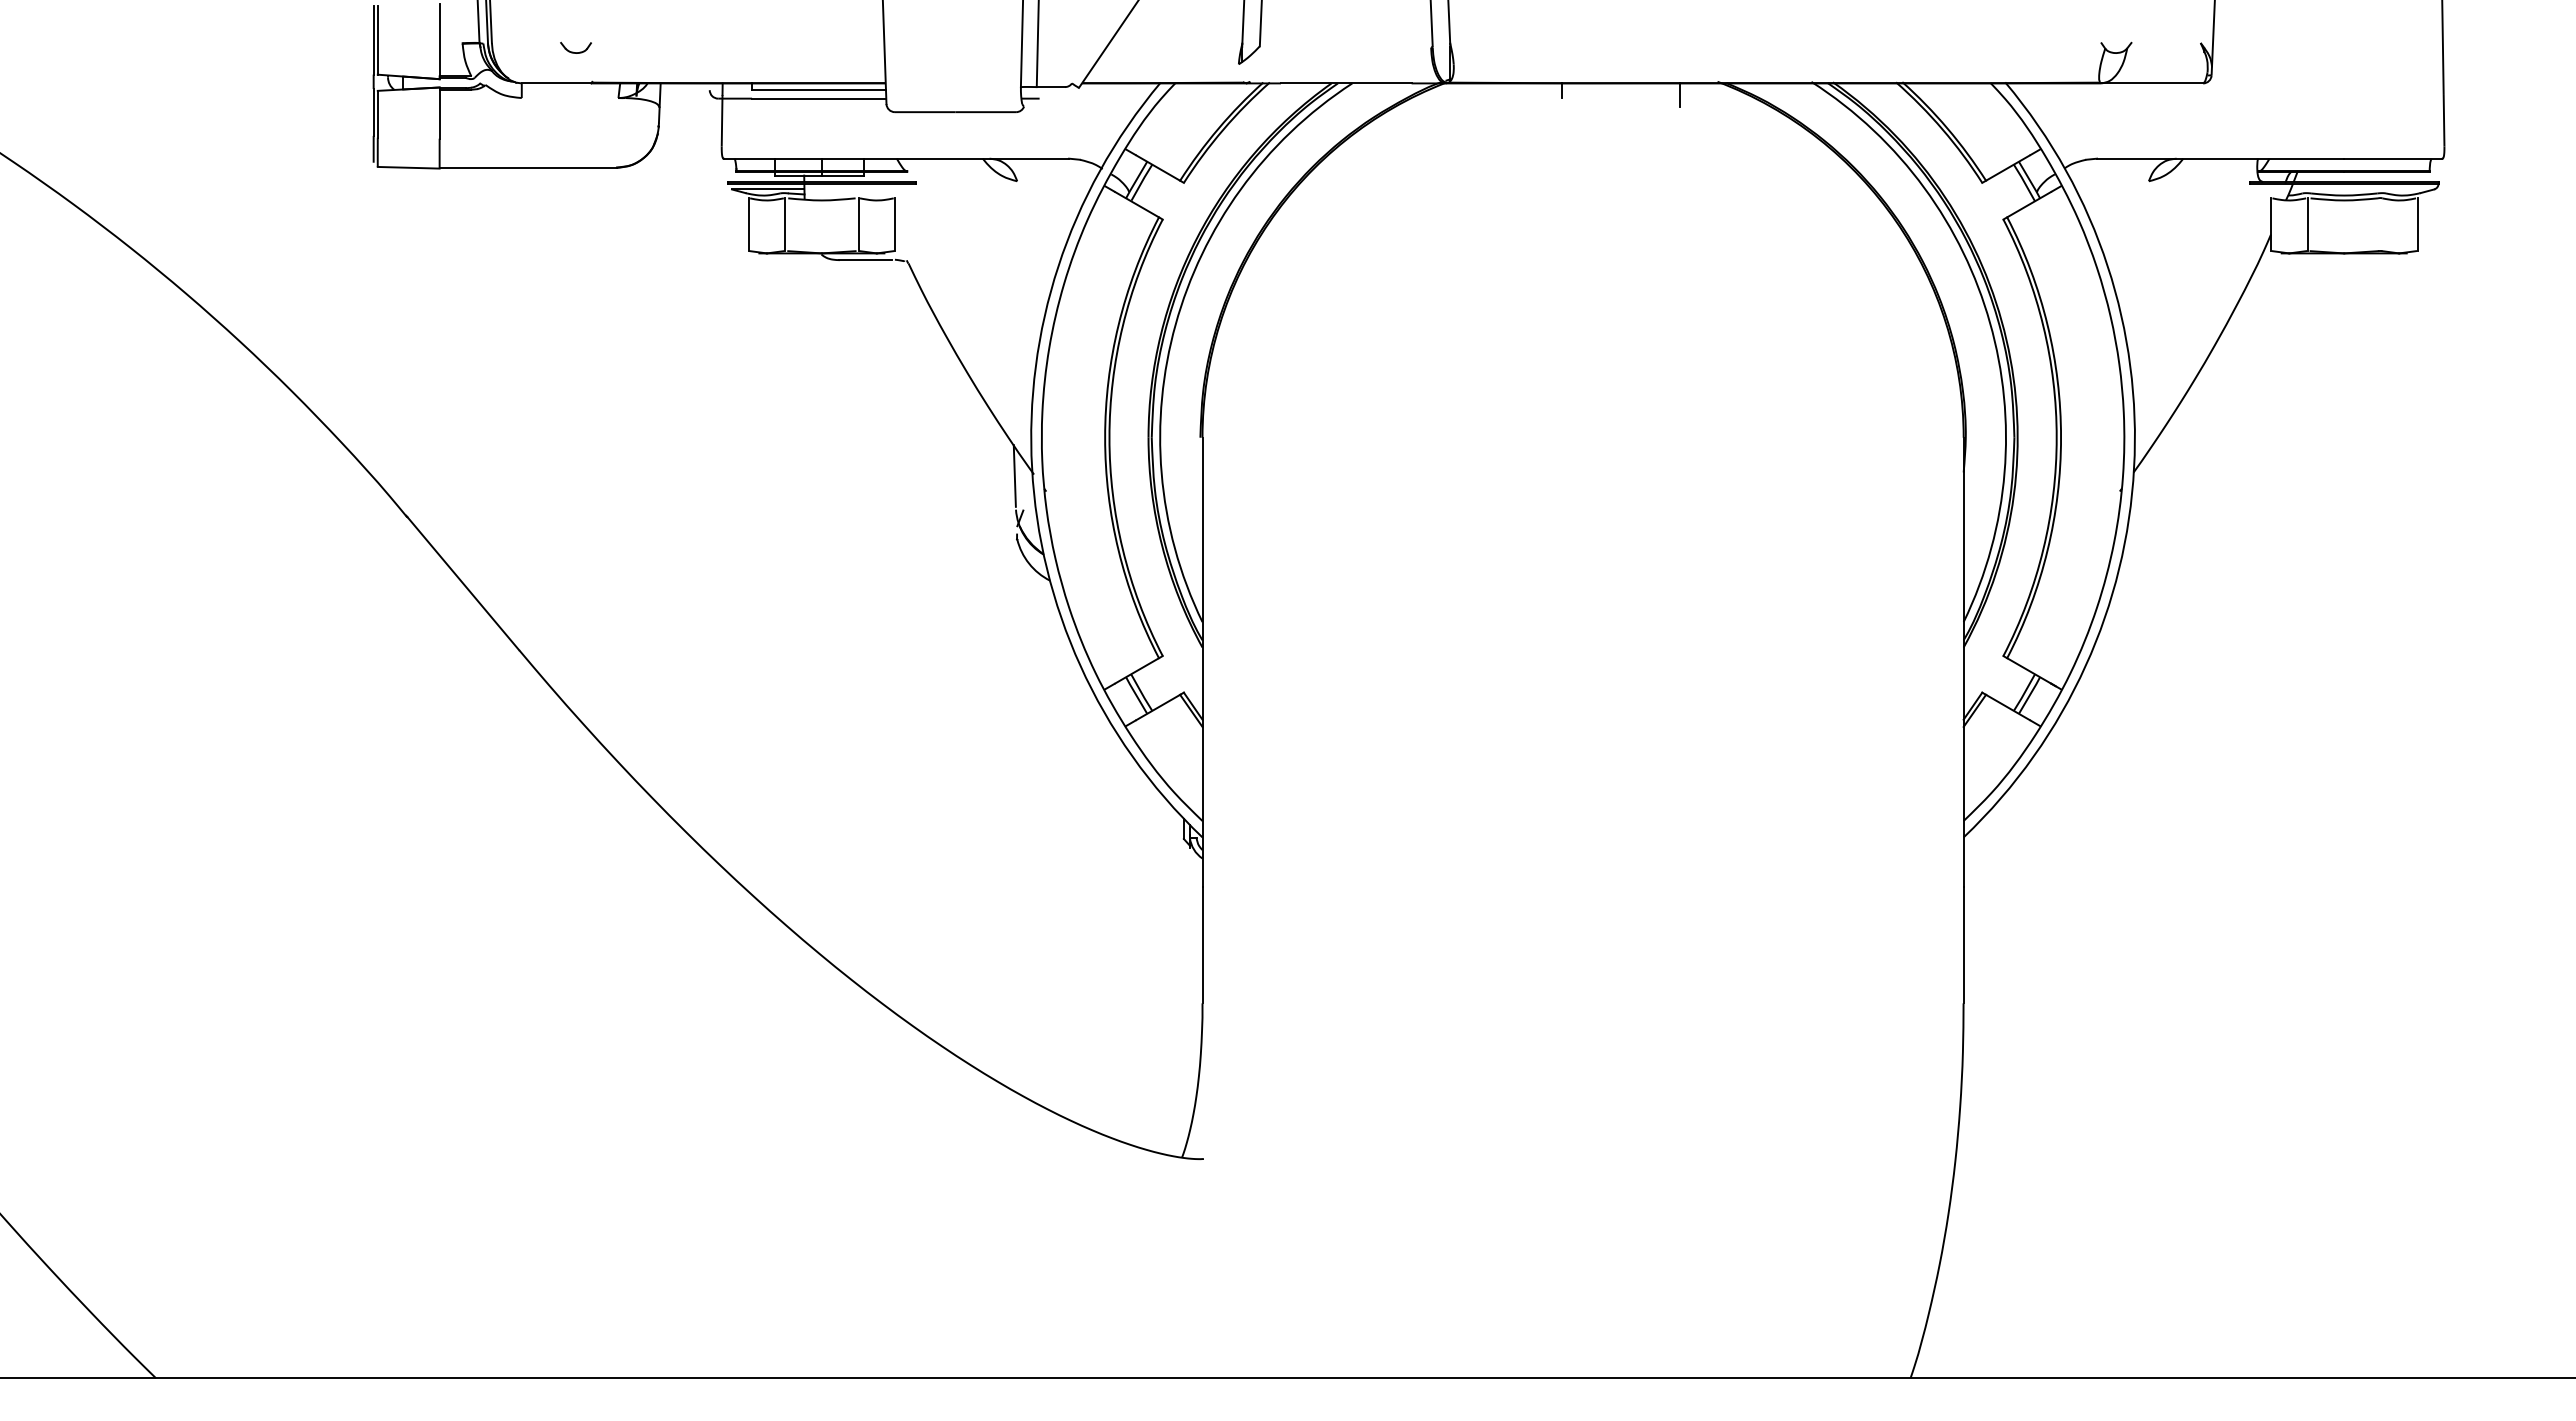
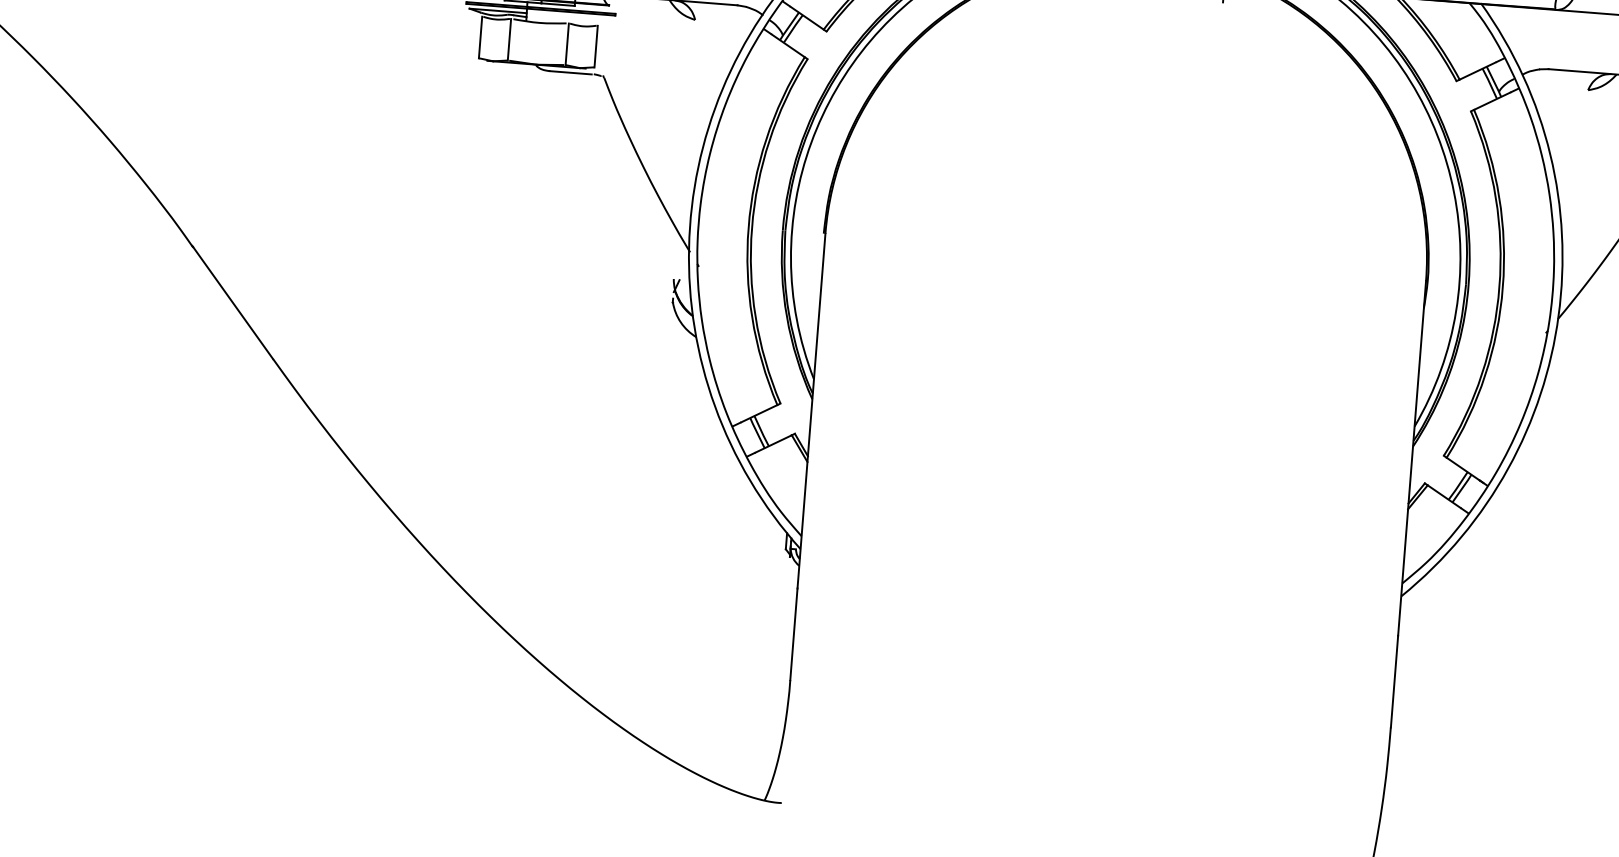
line: (1014, 475) -> (674, 251), removed

